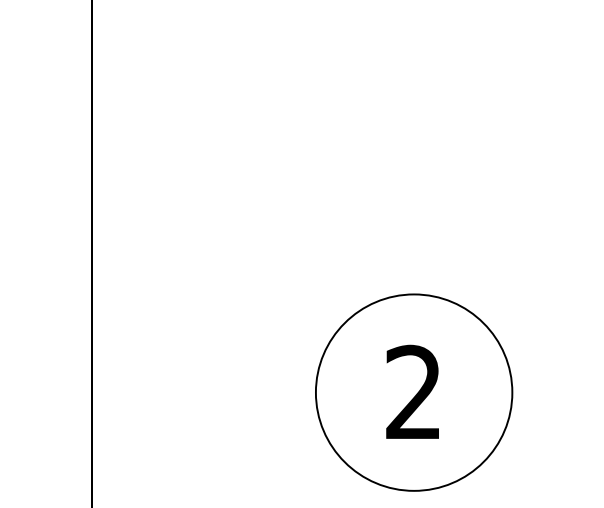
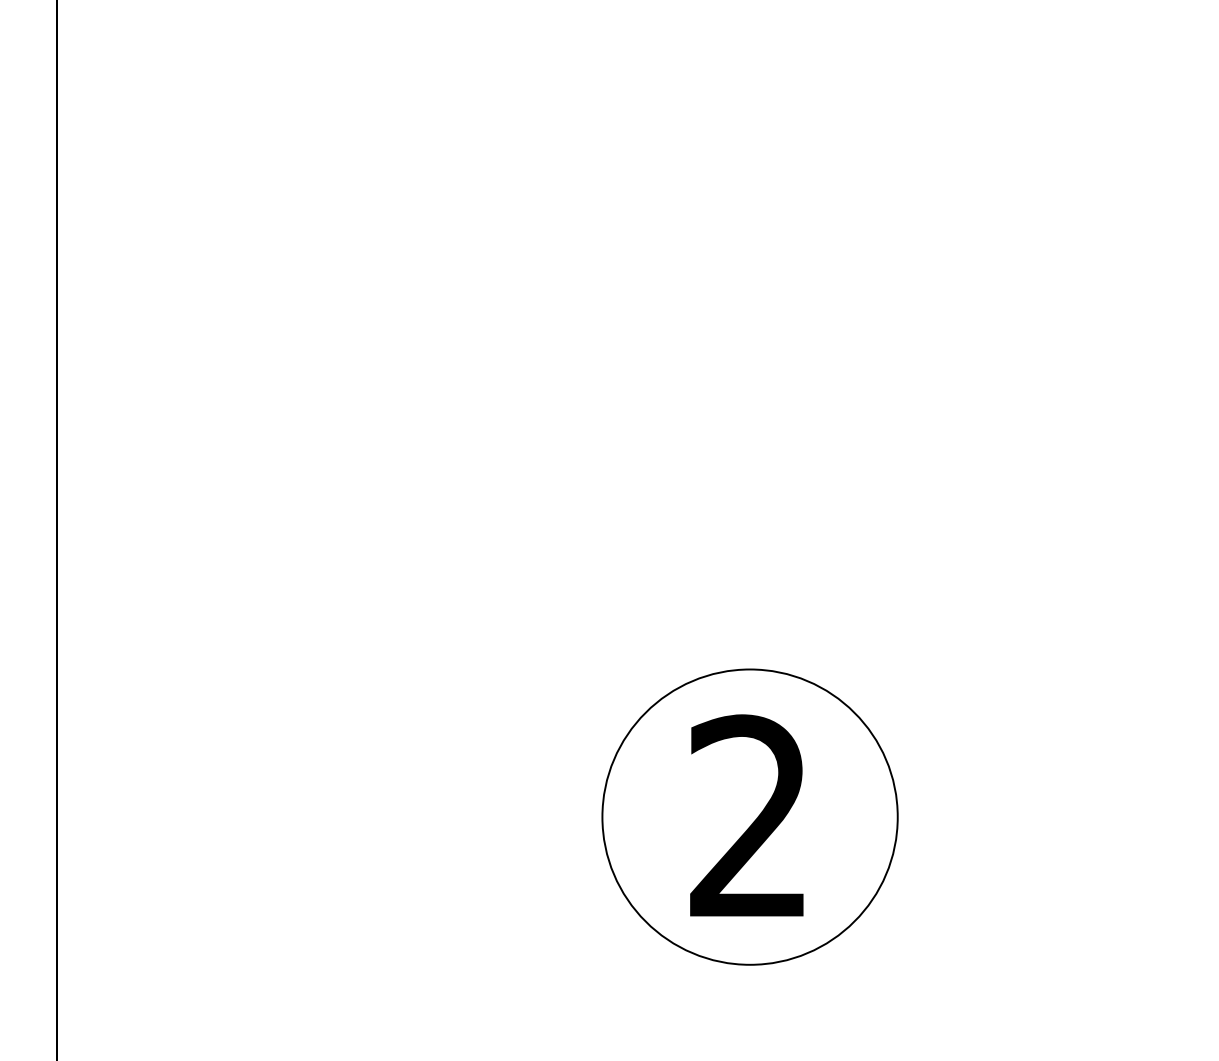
circle: (413, 392) -> (748, 816), size x0.7

